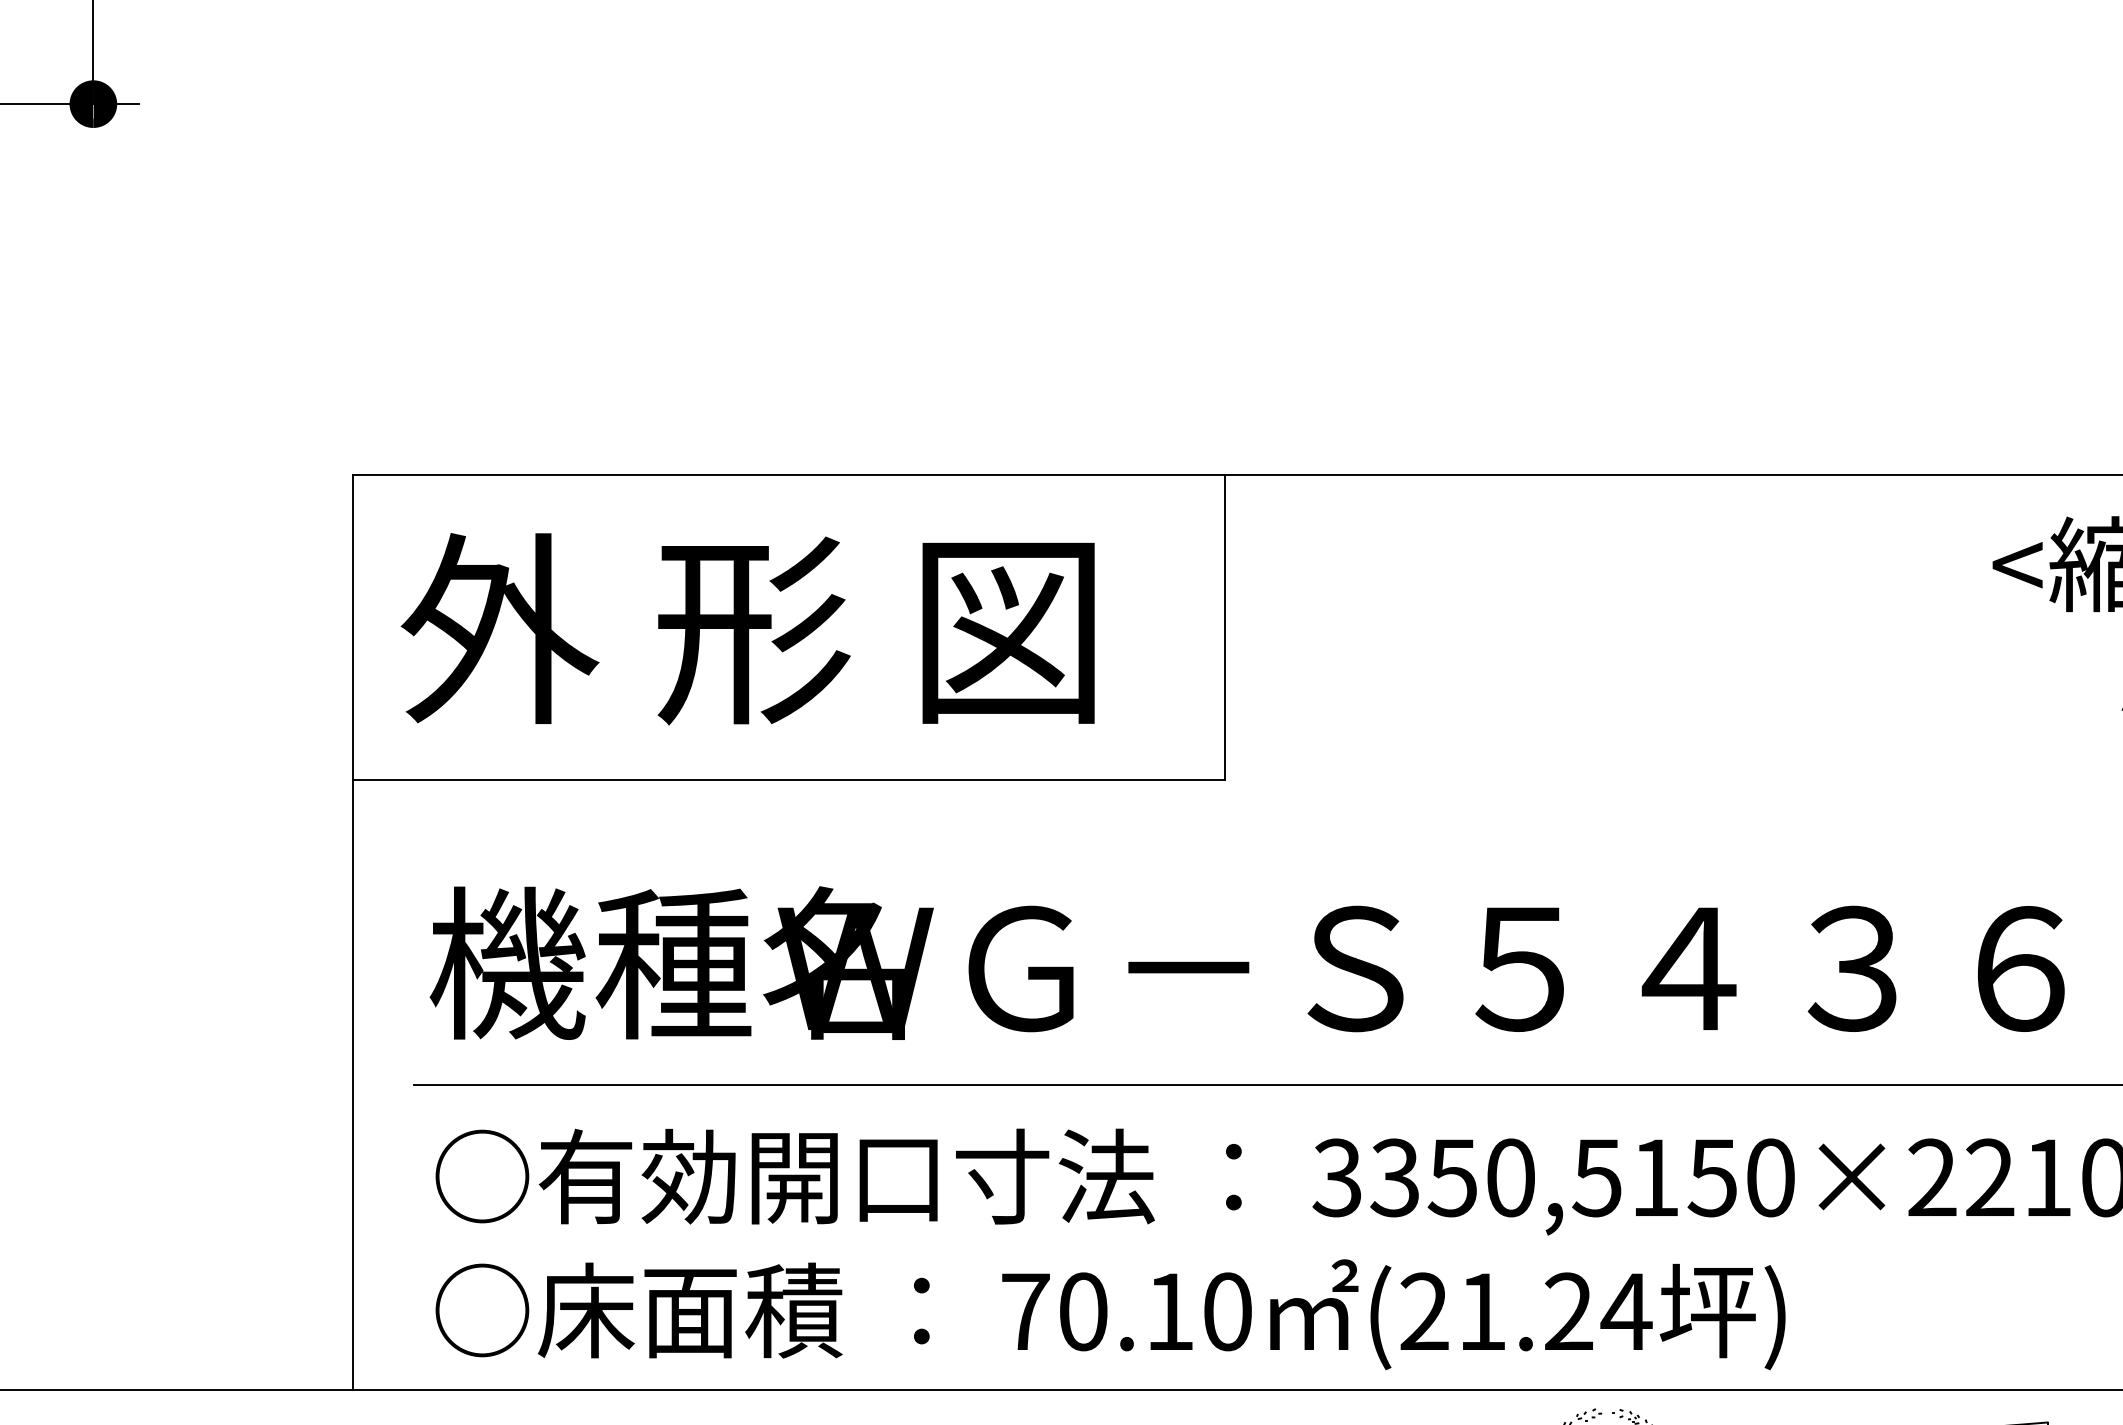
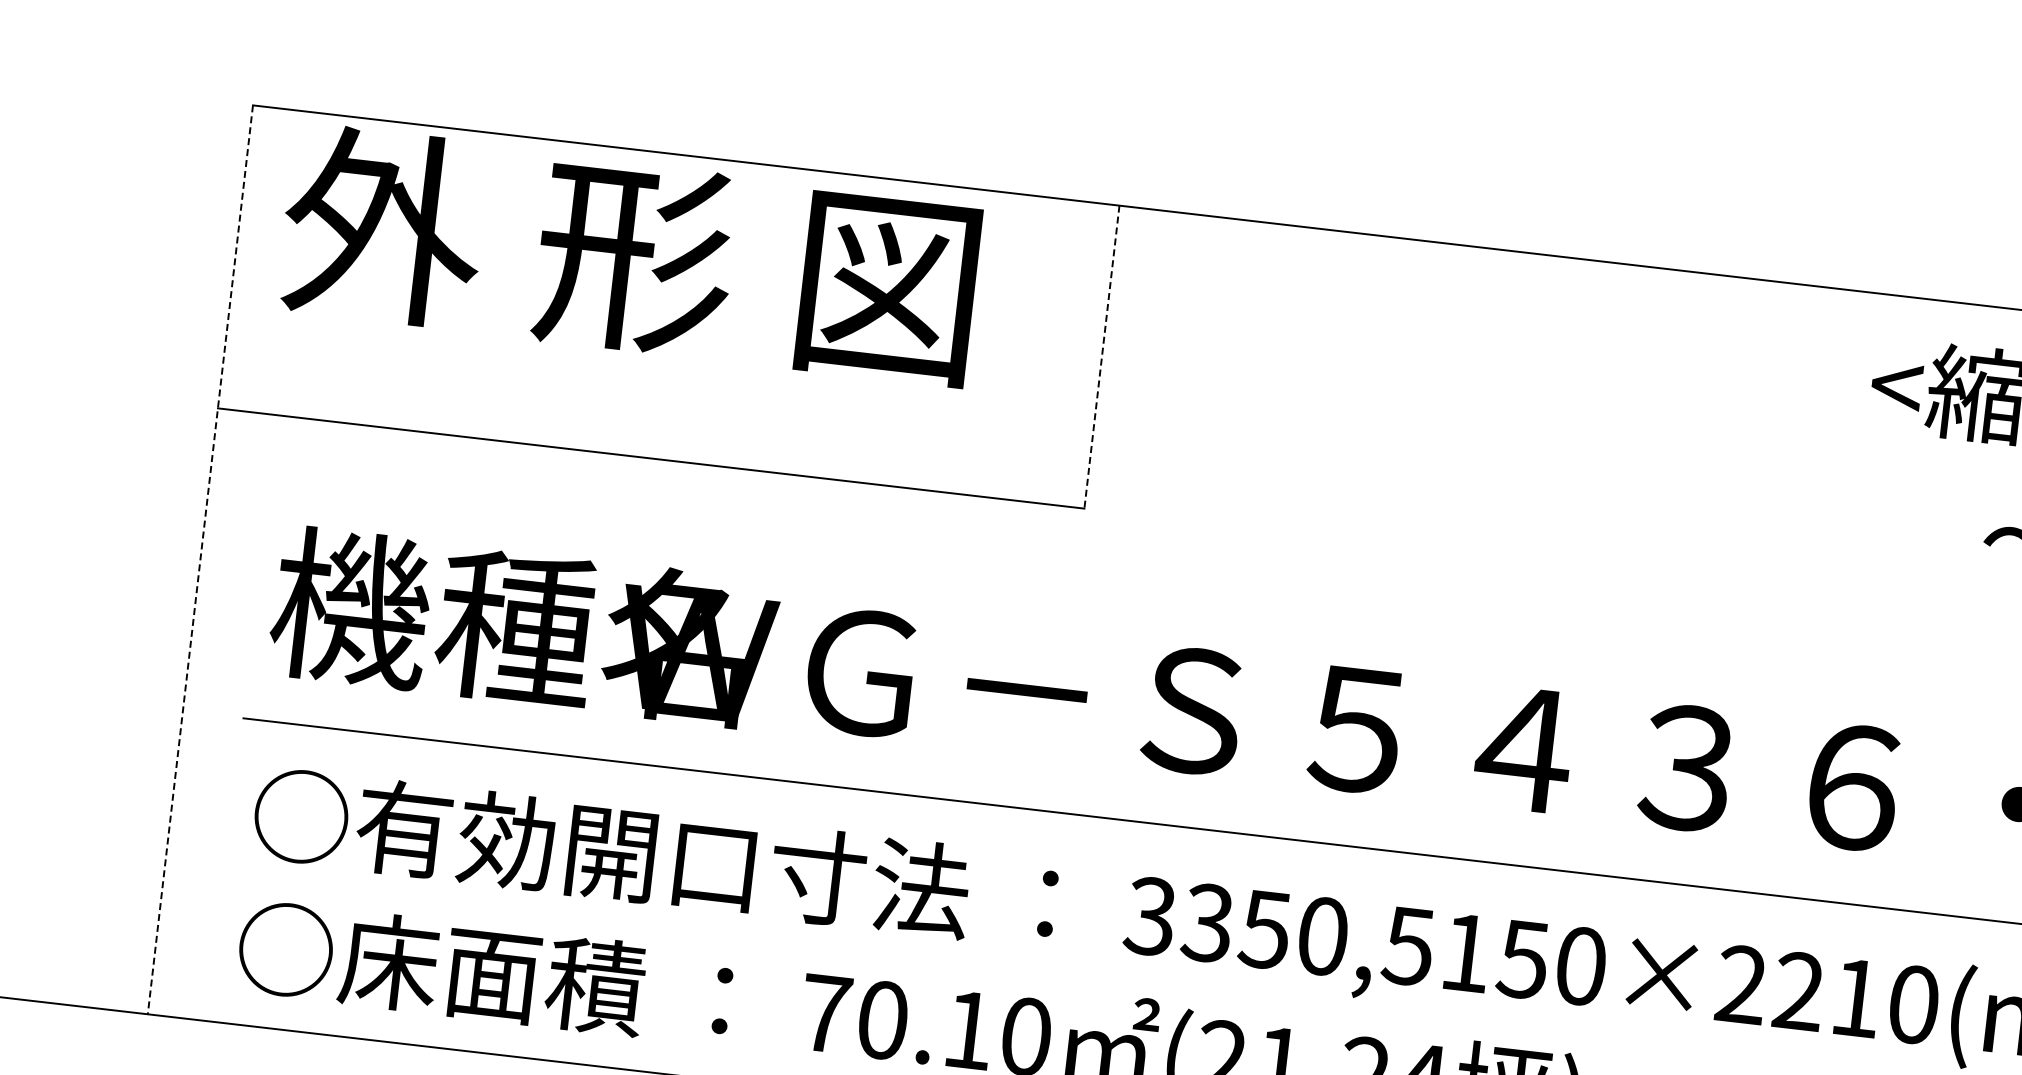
line: (1224, 628) -> (1101, 357), solid -> dashed
text: (747, 629) -> (629, 255), moved
line: (352, 933) -> (200, 560), solid -> dashed

